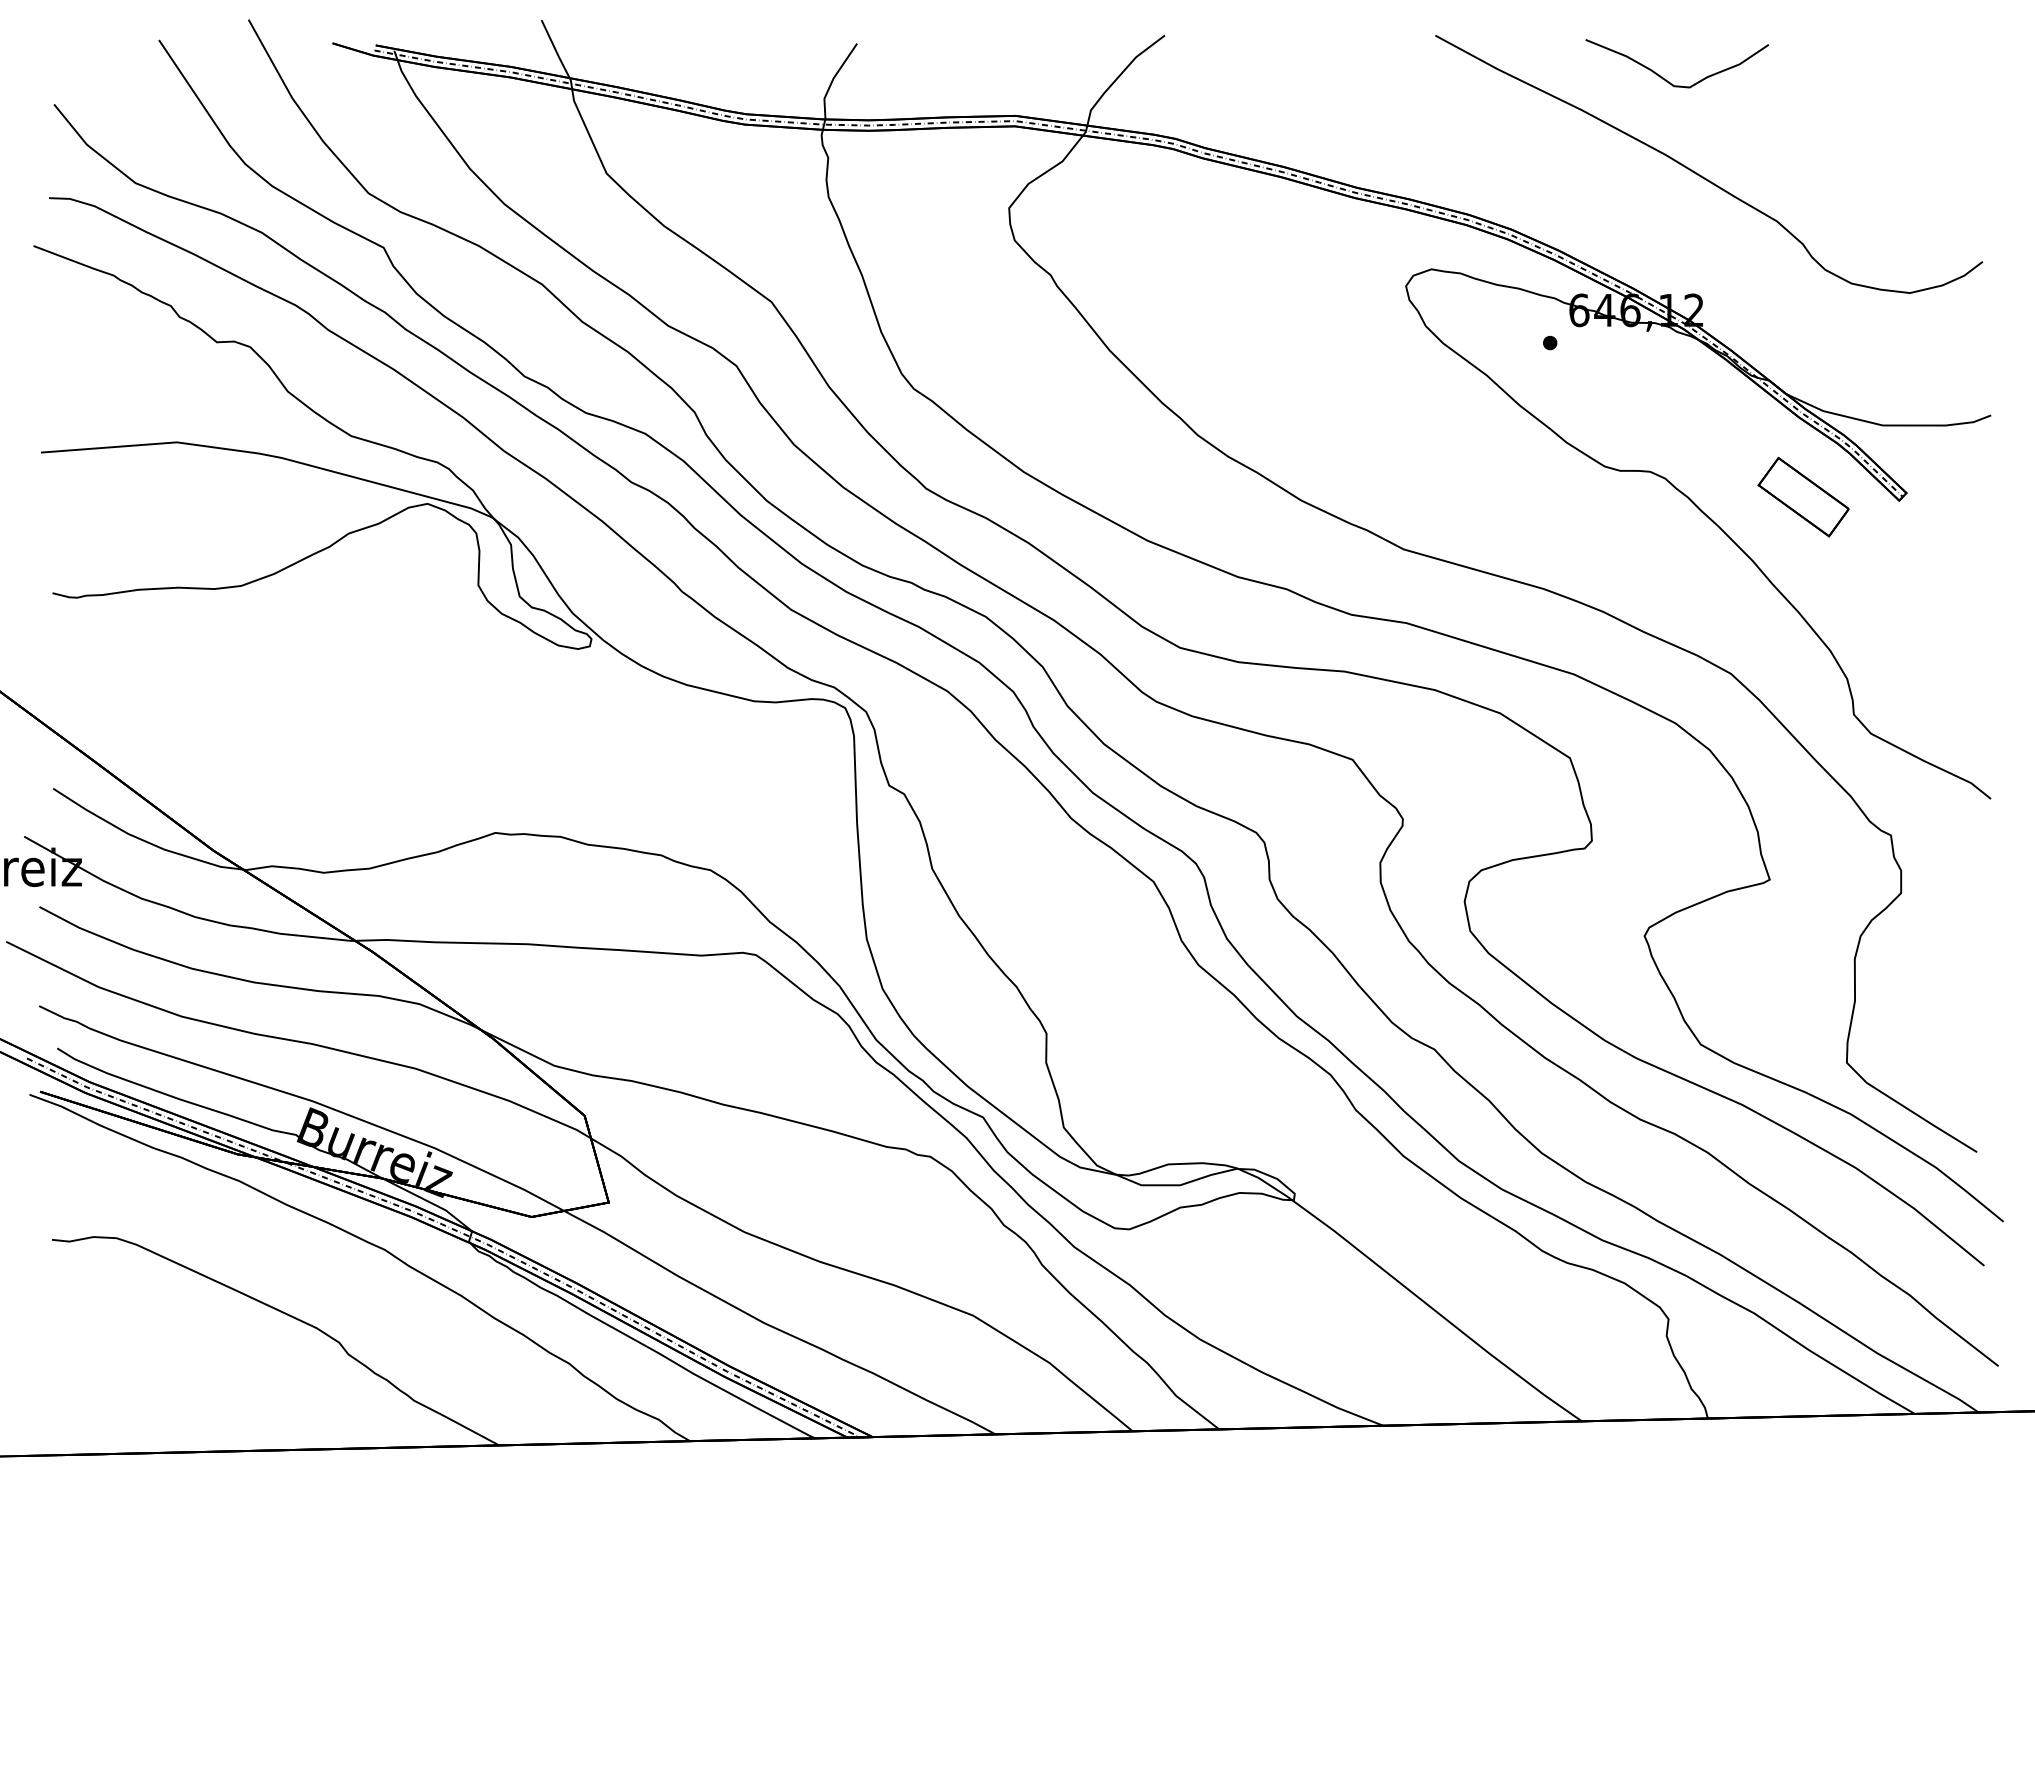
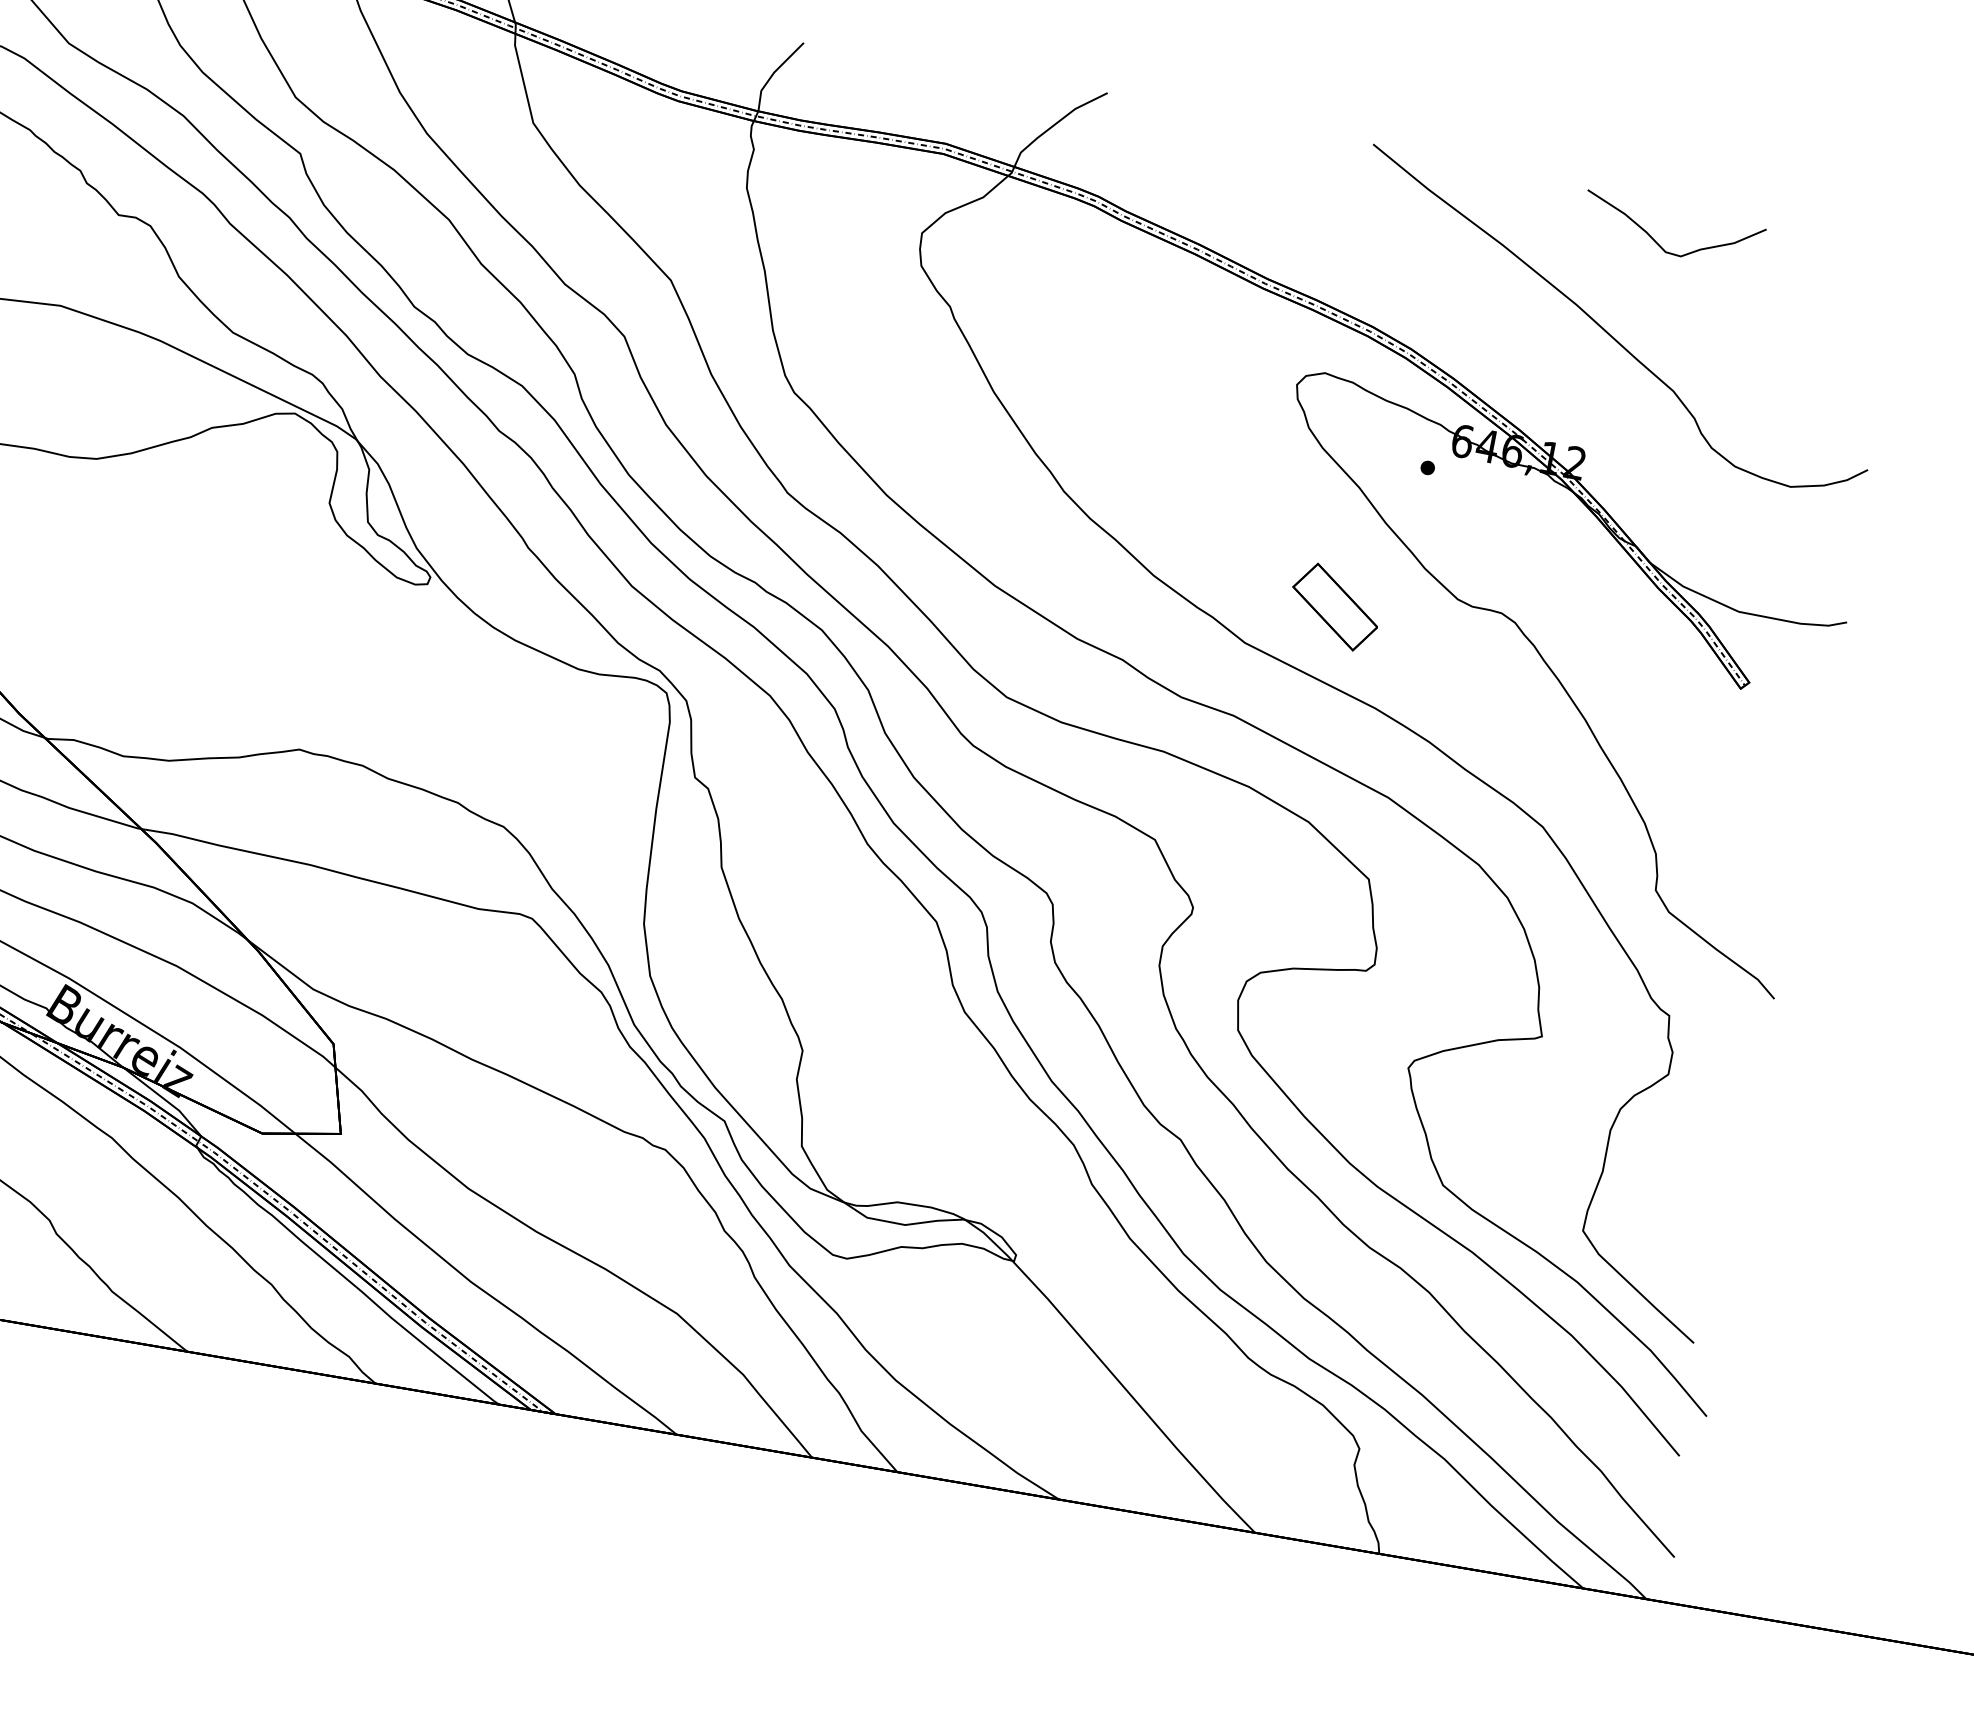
curve: (1666, 79) -> (1659, 244), moved
part: (1803, 496) -> (1335, 606), moved

